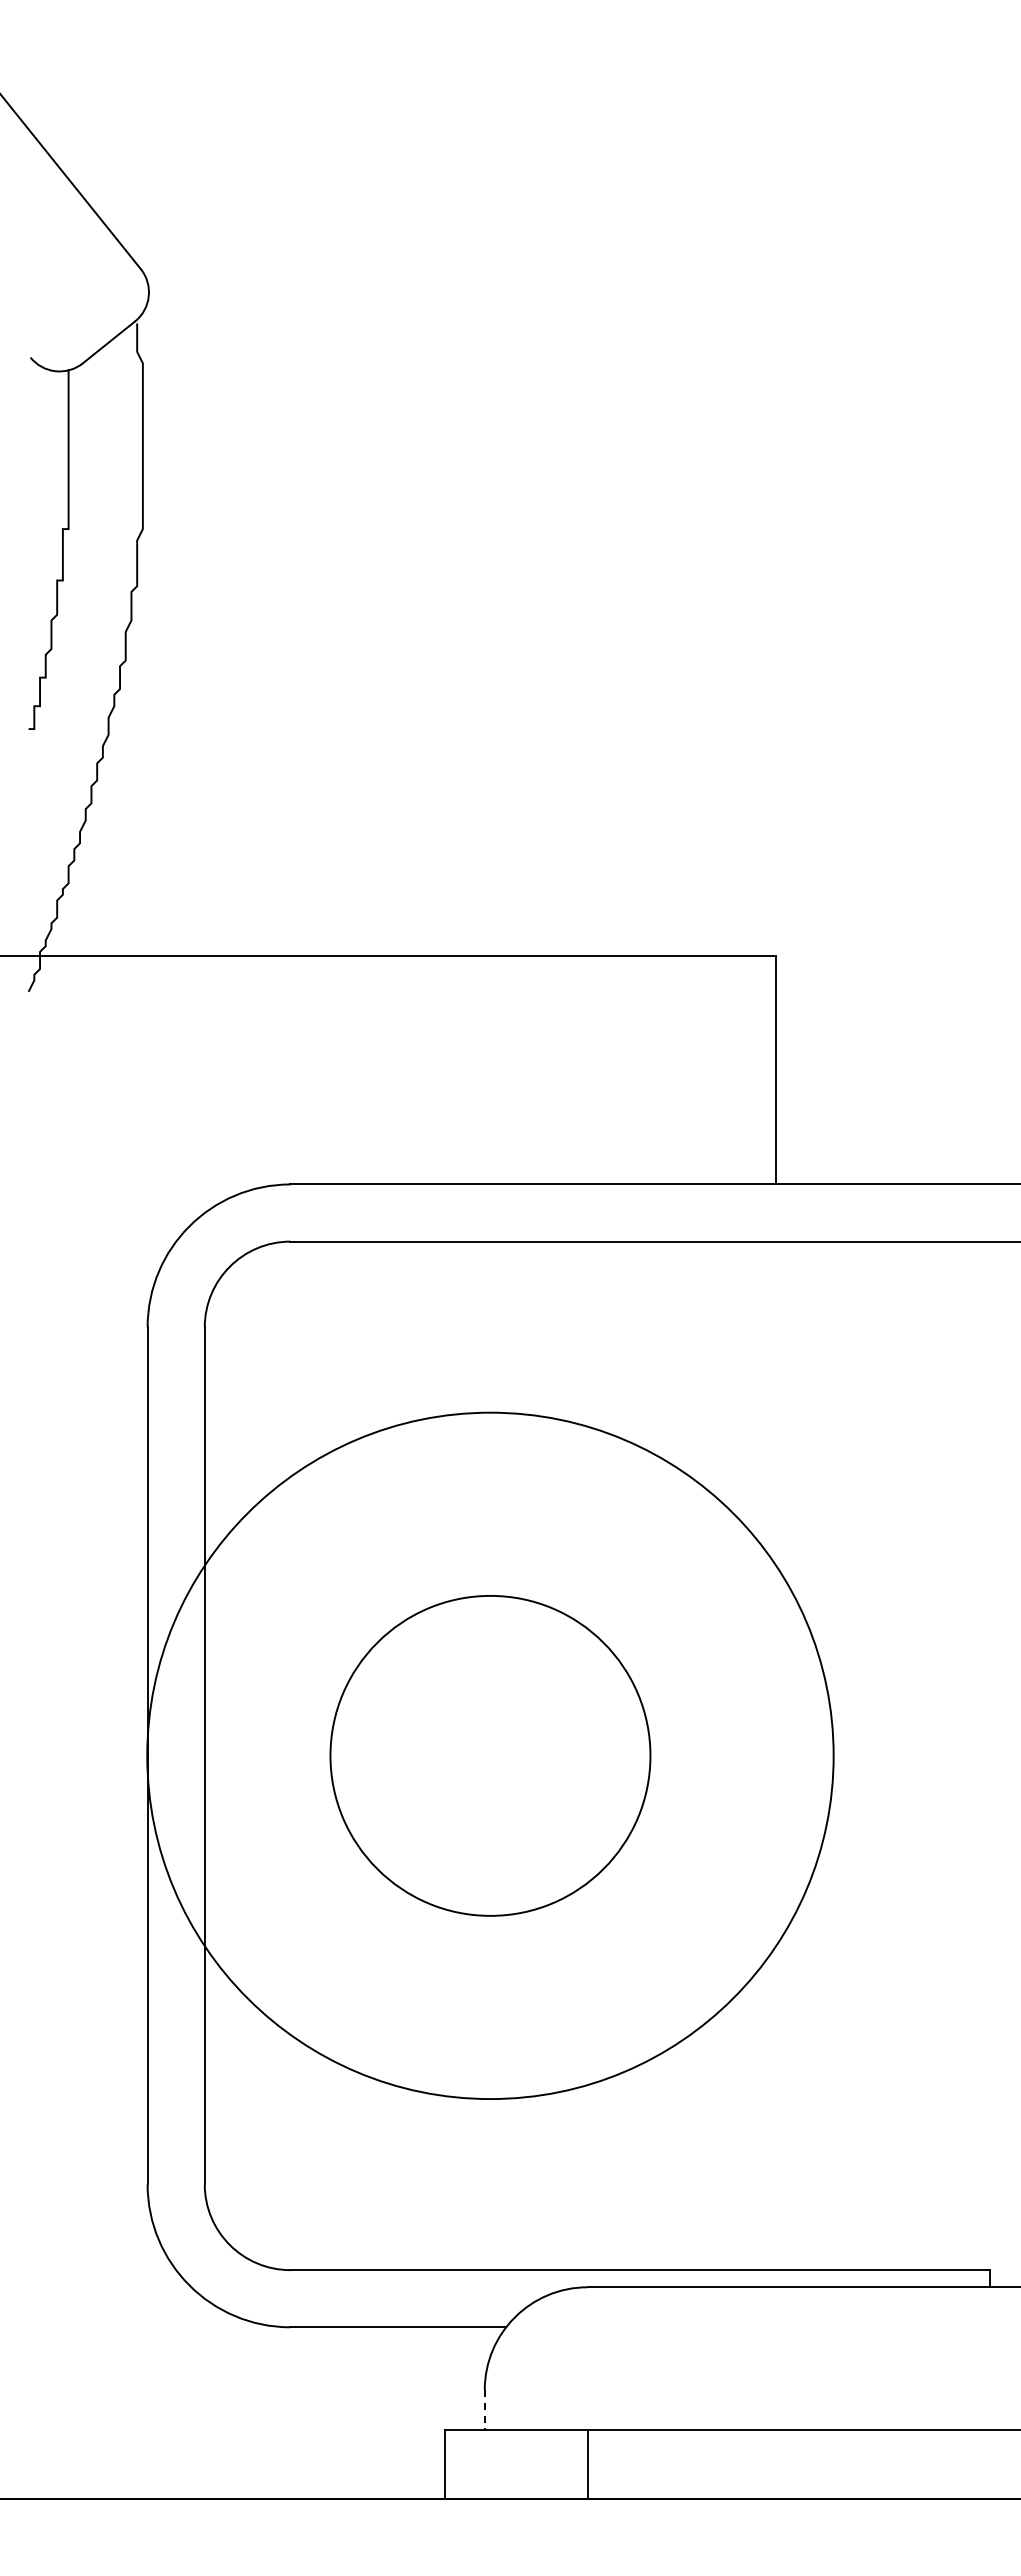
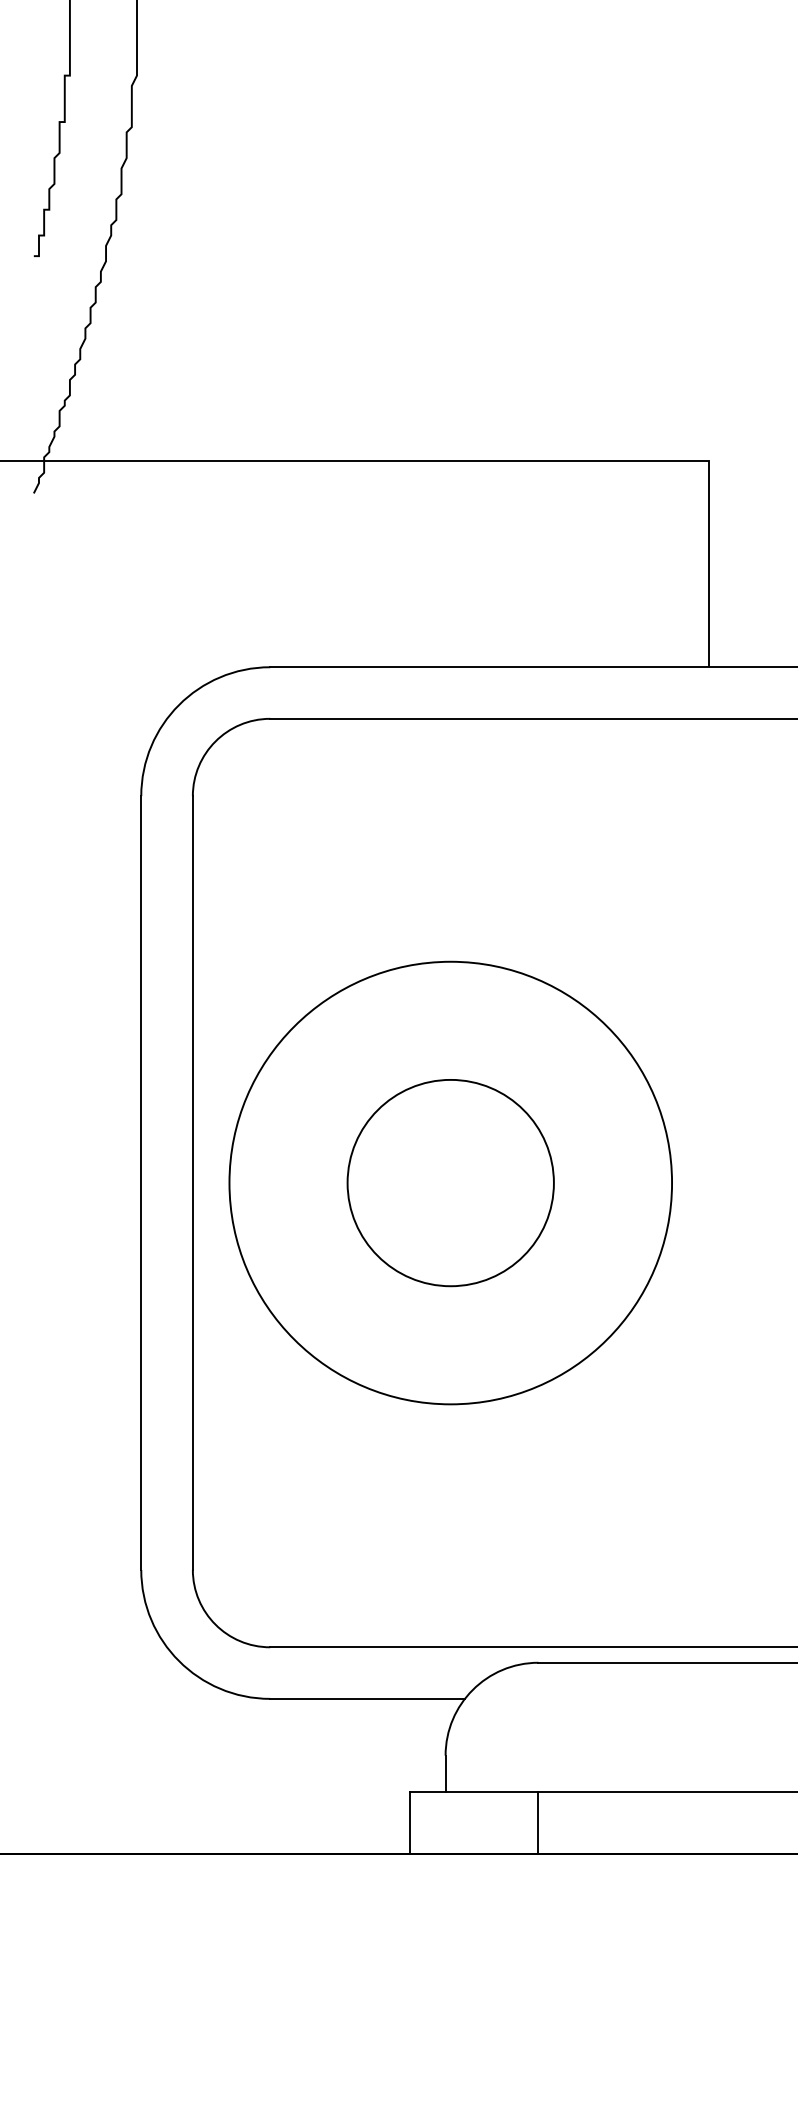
circle: (490, 1755) -> (450, 1182), size x0.71
circle: (490, 1755) -> (450, 1182), size x0.71
line: (484, 2410) -> (445, 1773), dashed -> solid

